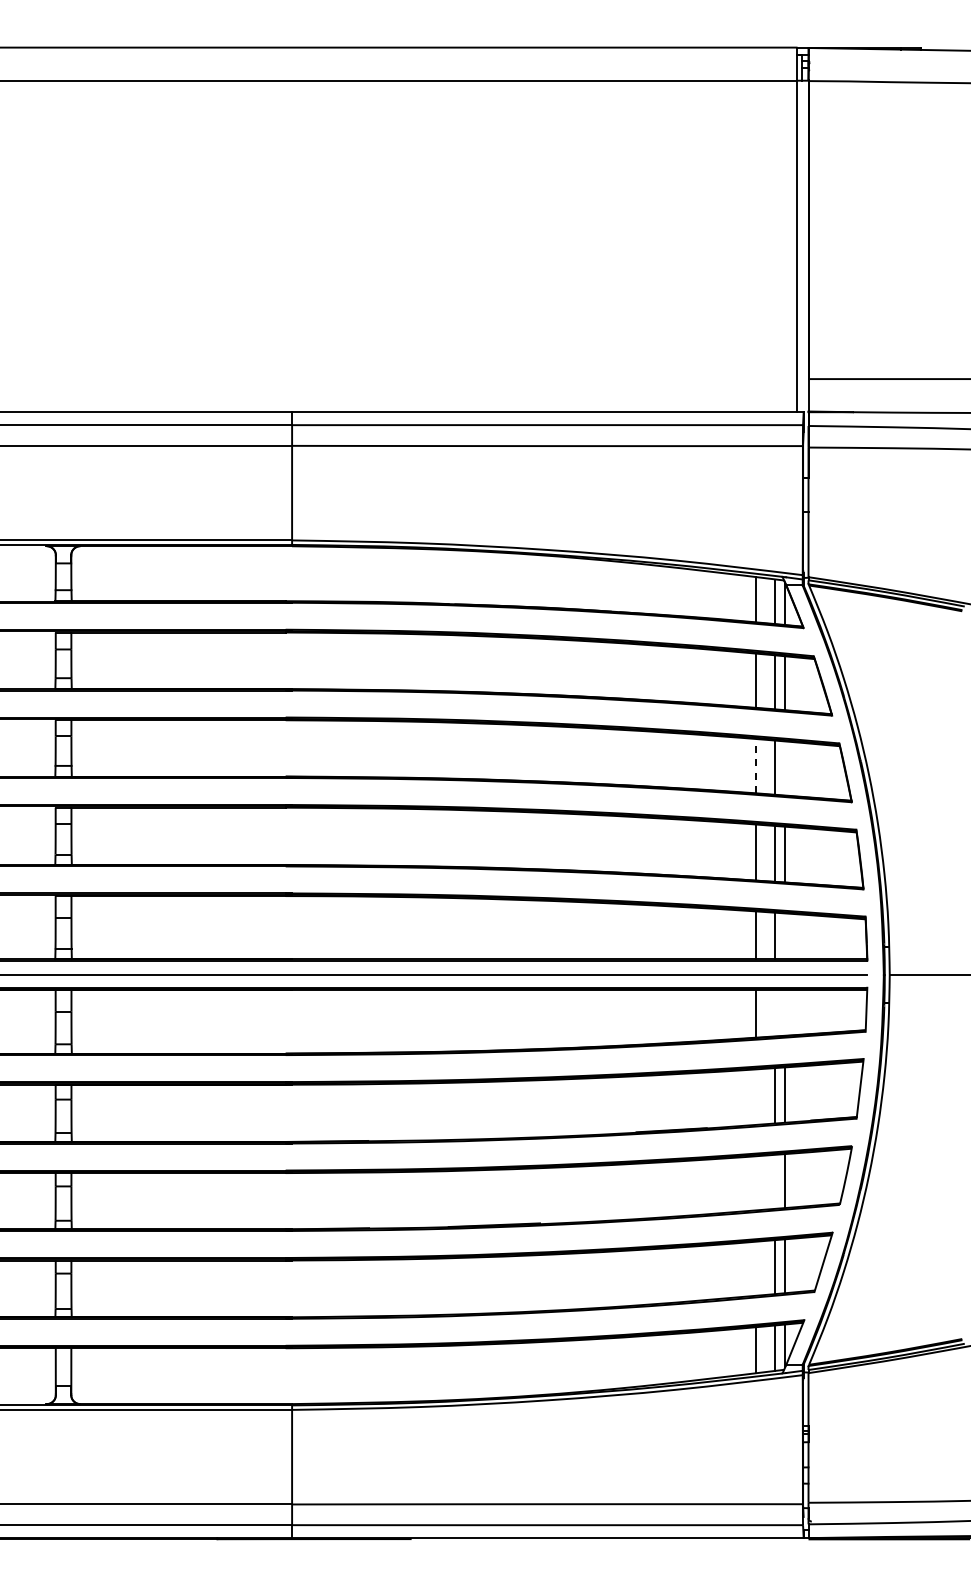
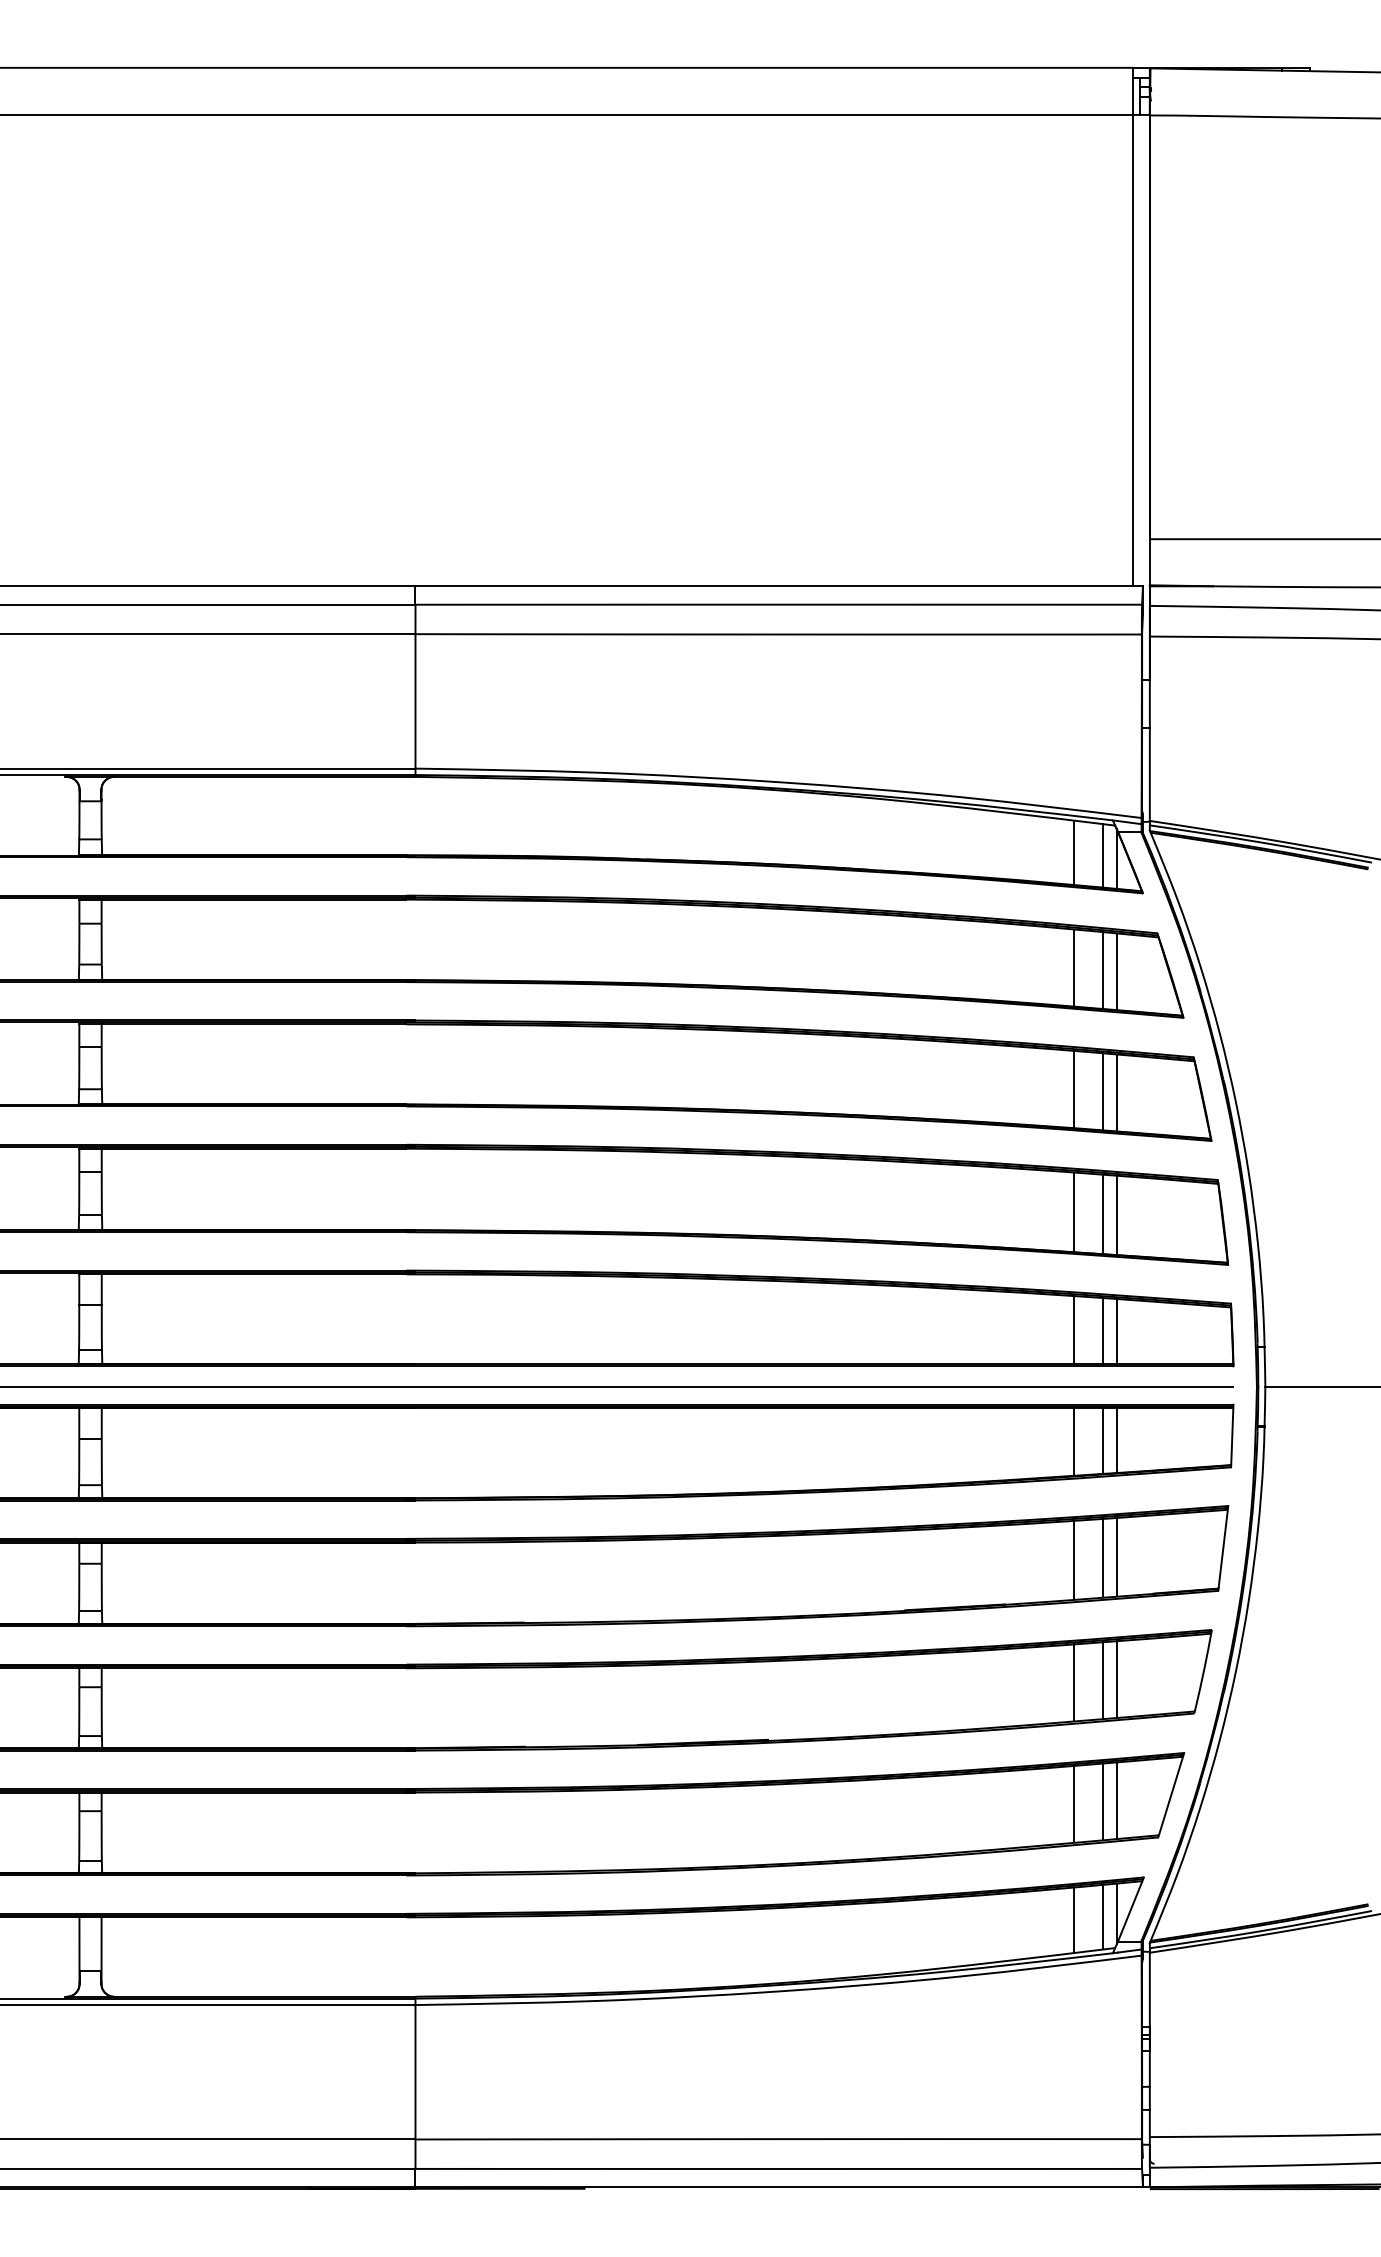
line: (755, 765) -> (1074, 1088), dashed -> solid
line: (785, 768) -> (1117, 1092), added
line: (785, 936) -> (1117, 1331), added
line: (775, 1012) -> (1102, 1439), added
line: (785, 1012) -> (1117, 1439), added
line: (755, 1096) -> (1074, 1559), added
line: (775, 1181) -> (1102, 1680), added
line: (755, 1183) -> (1074, 1683), added
line: (755, 1268) -> (1074, 1803), added

